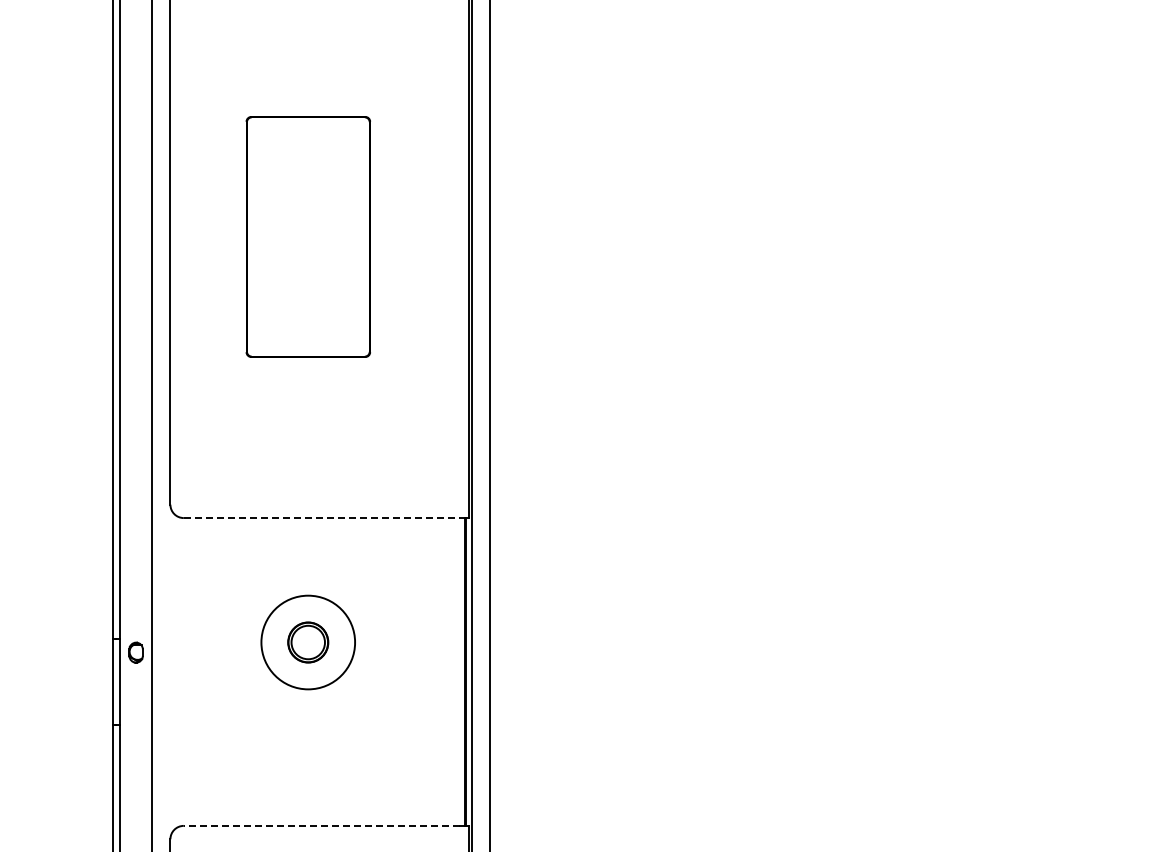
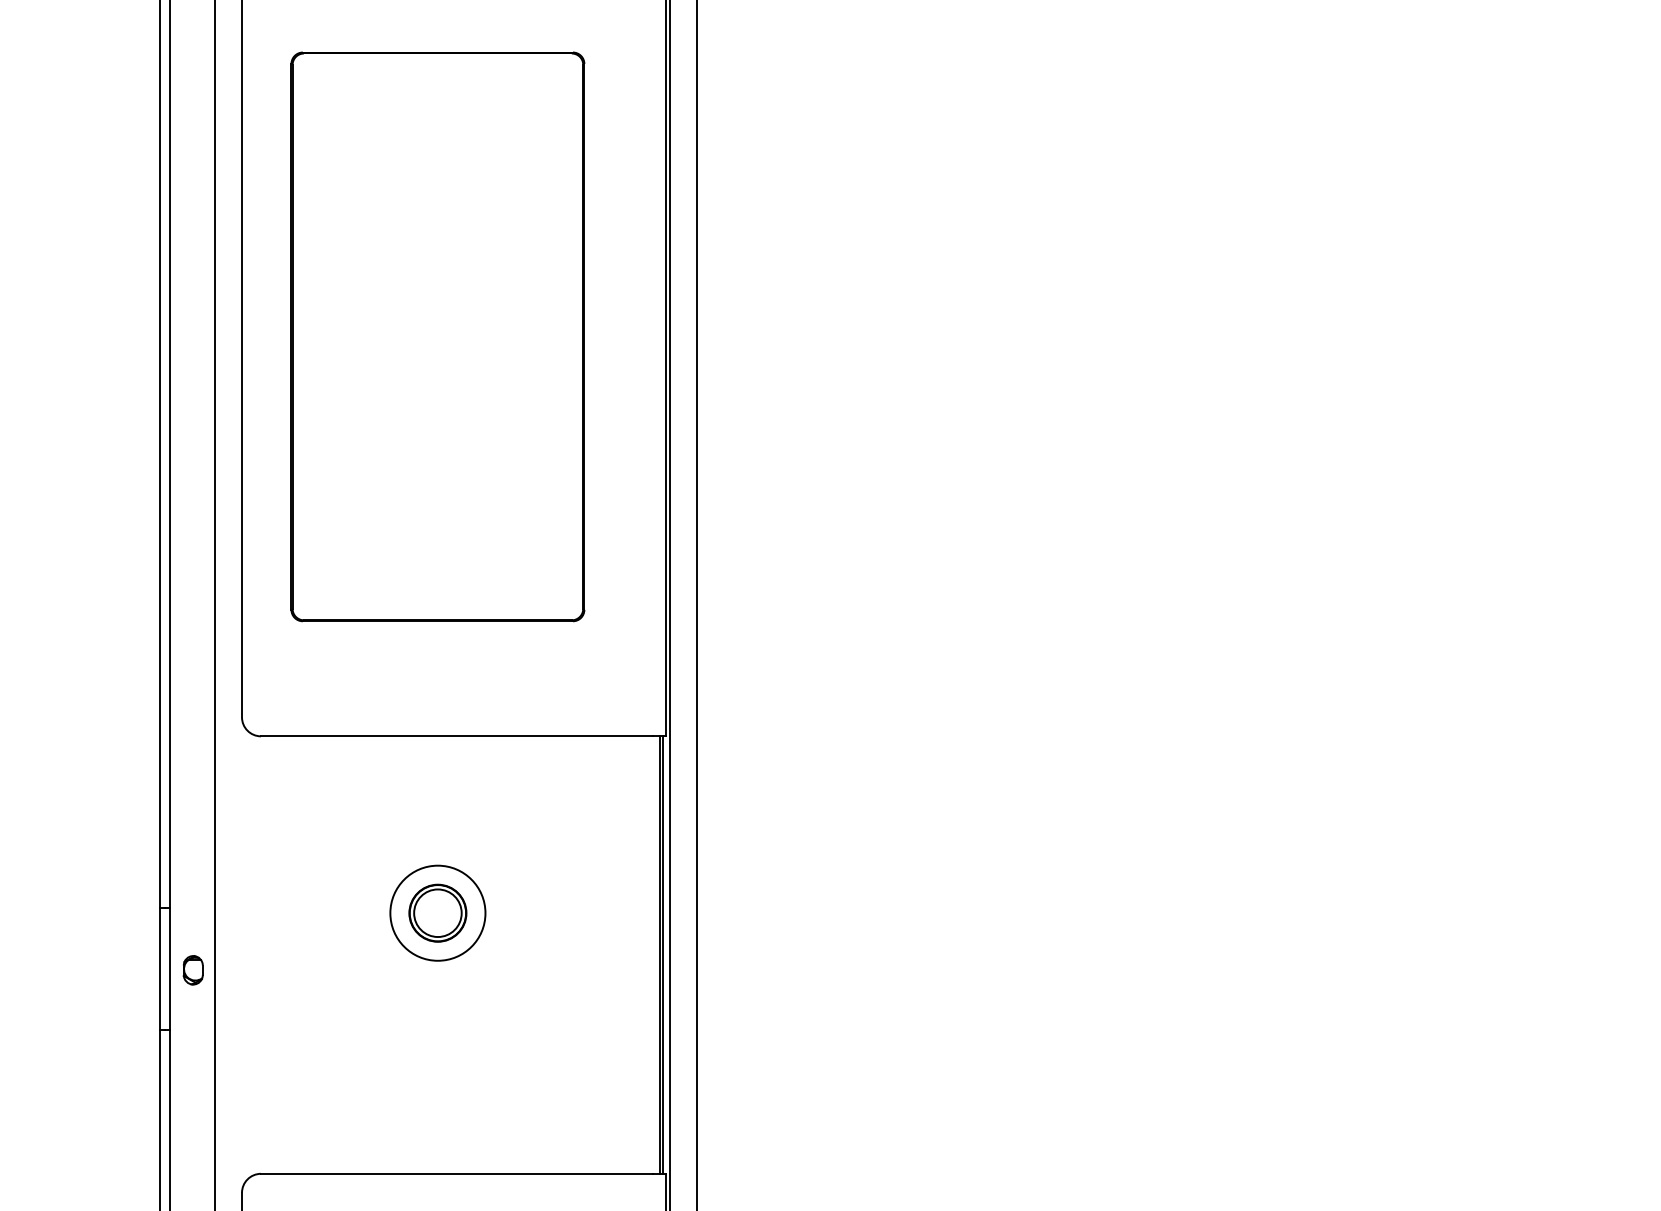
part: (308, 236) -> (438, 336), size x1.67
line: (321, 518) -> (456, 736), dashed -> solid
circle: (307, 642) -> (436, 913), size x0.71
part: (135, 652) -> (192, 970), moved
line: (321, 825) -> (456, 1173), dashed -> solid

